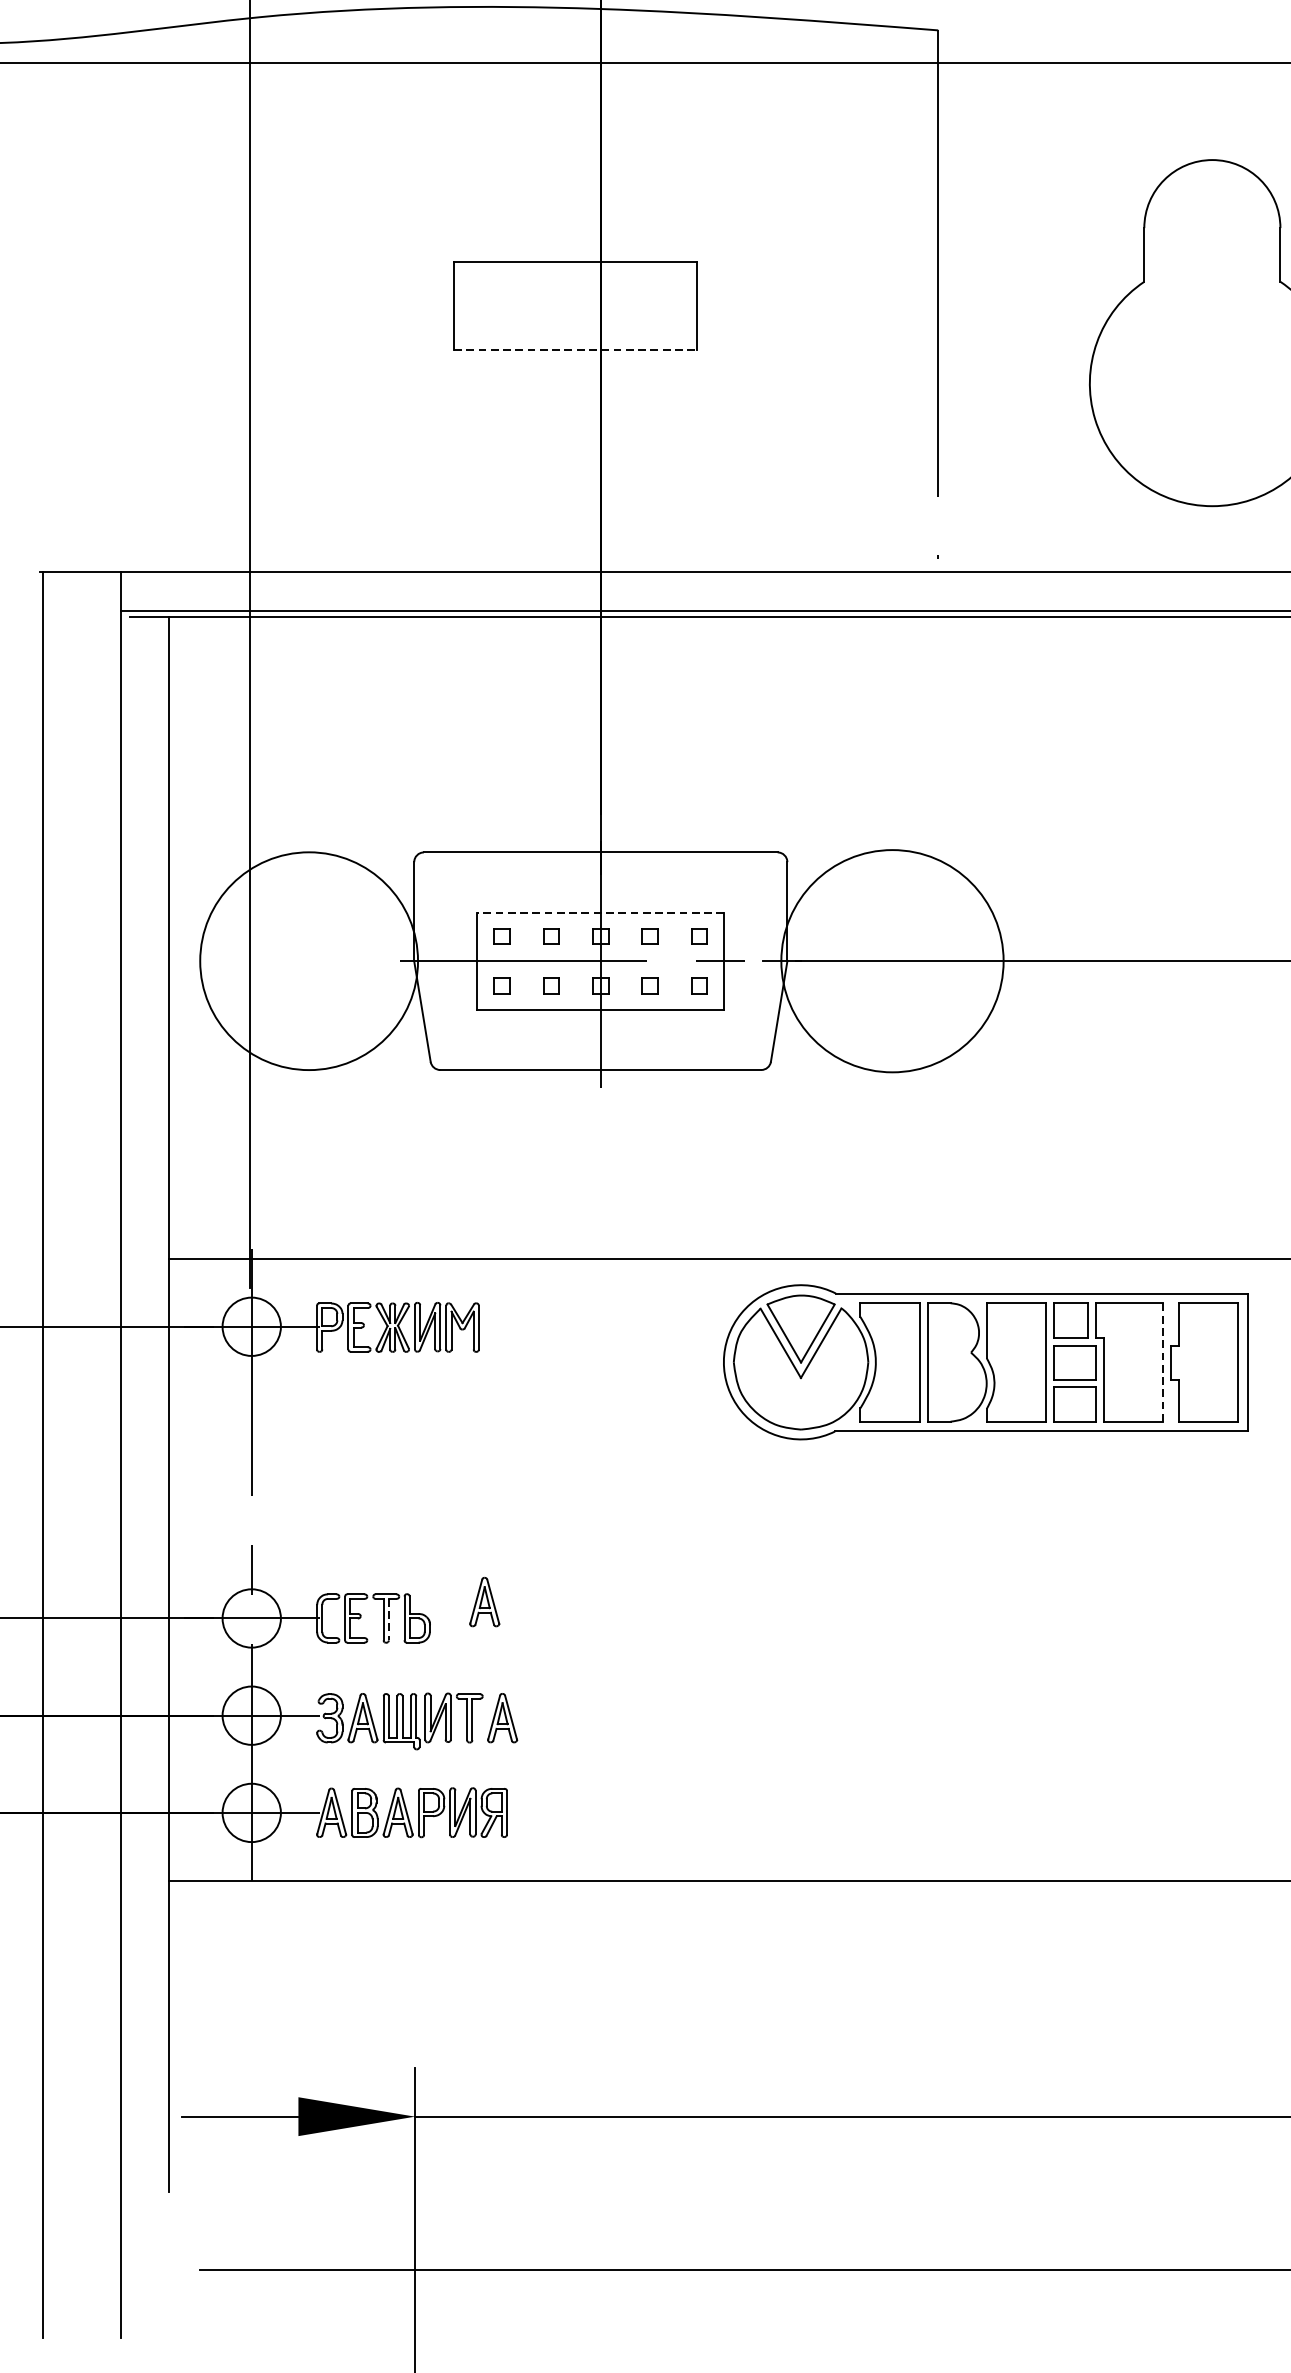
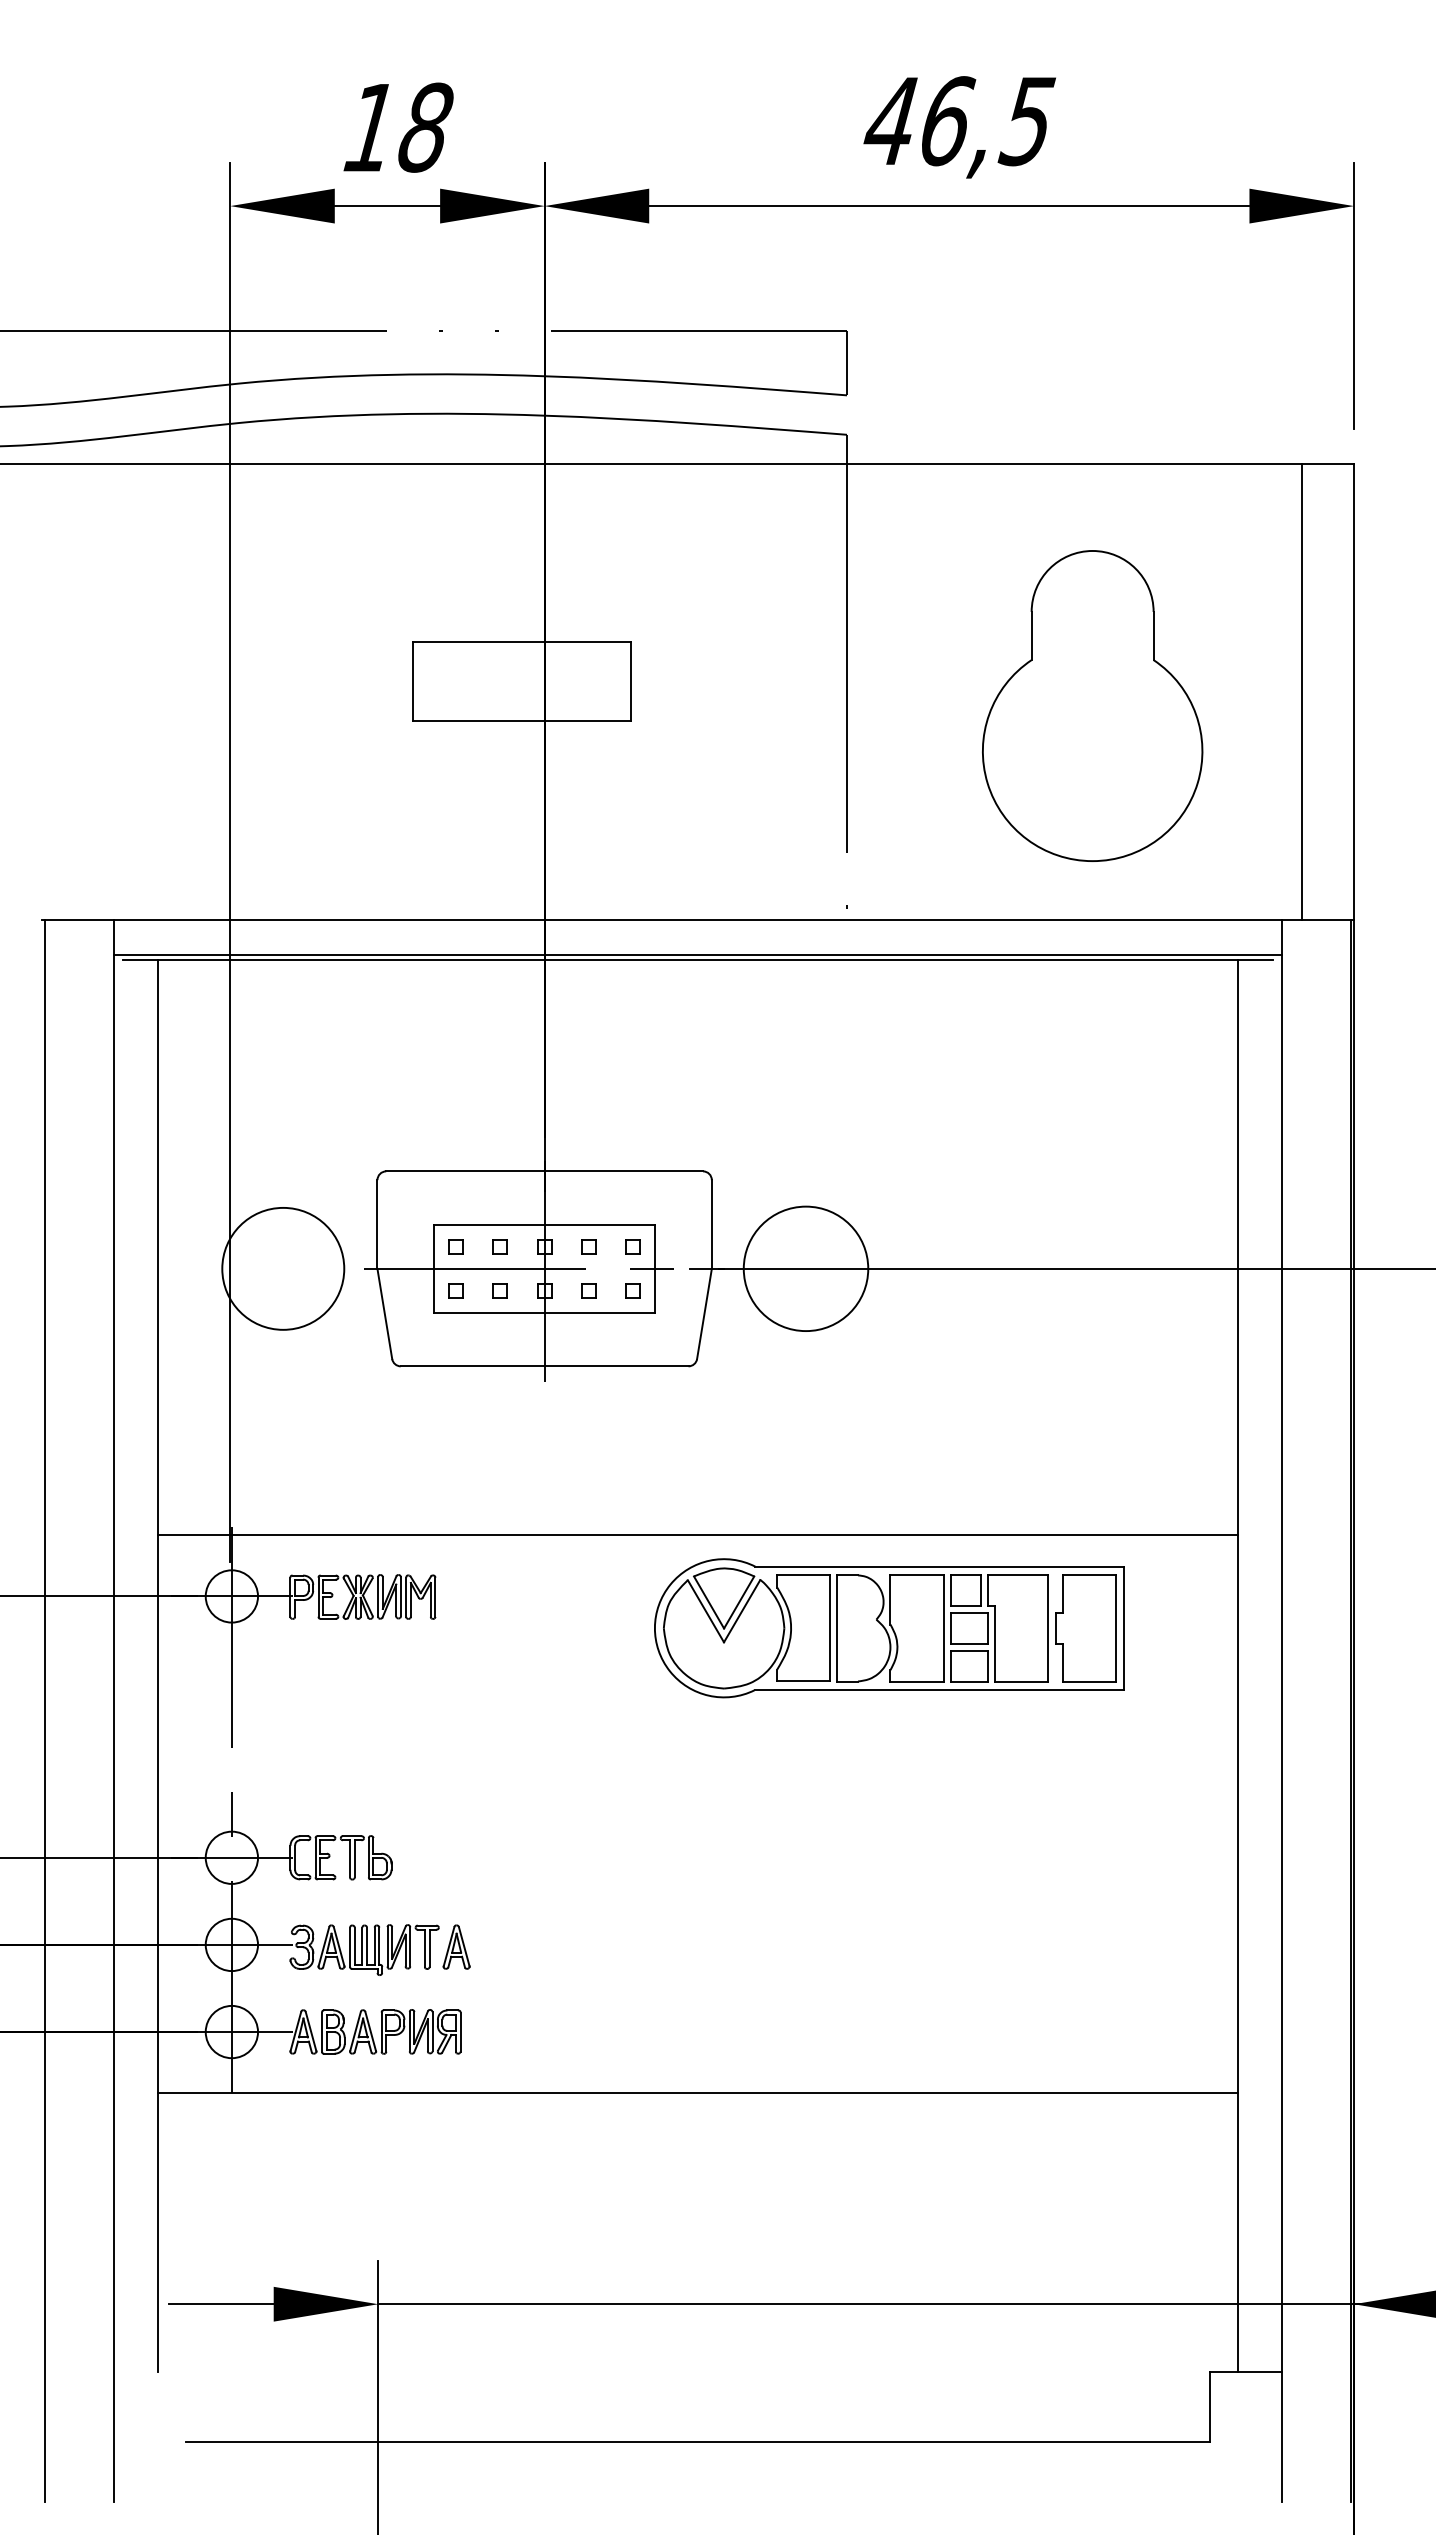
line: (576, 349) -> (522, 720), dashed -> solid
line: (600, 912) -> (544, 1225), dashed -> solid
circle: (309, 960) -> (283, 1268), size x0.62
circle: (891, 960) -> (805, 1268), size x0.62
line: (1163, 1361) -> (1048, 1627), dashed -> solid
part: (484, 1601) -> (440, 1842), removed
line: (388, 1619) -> (354, 1858), dashed -> solid

